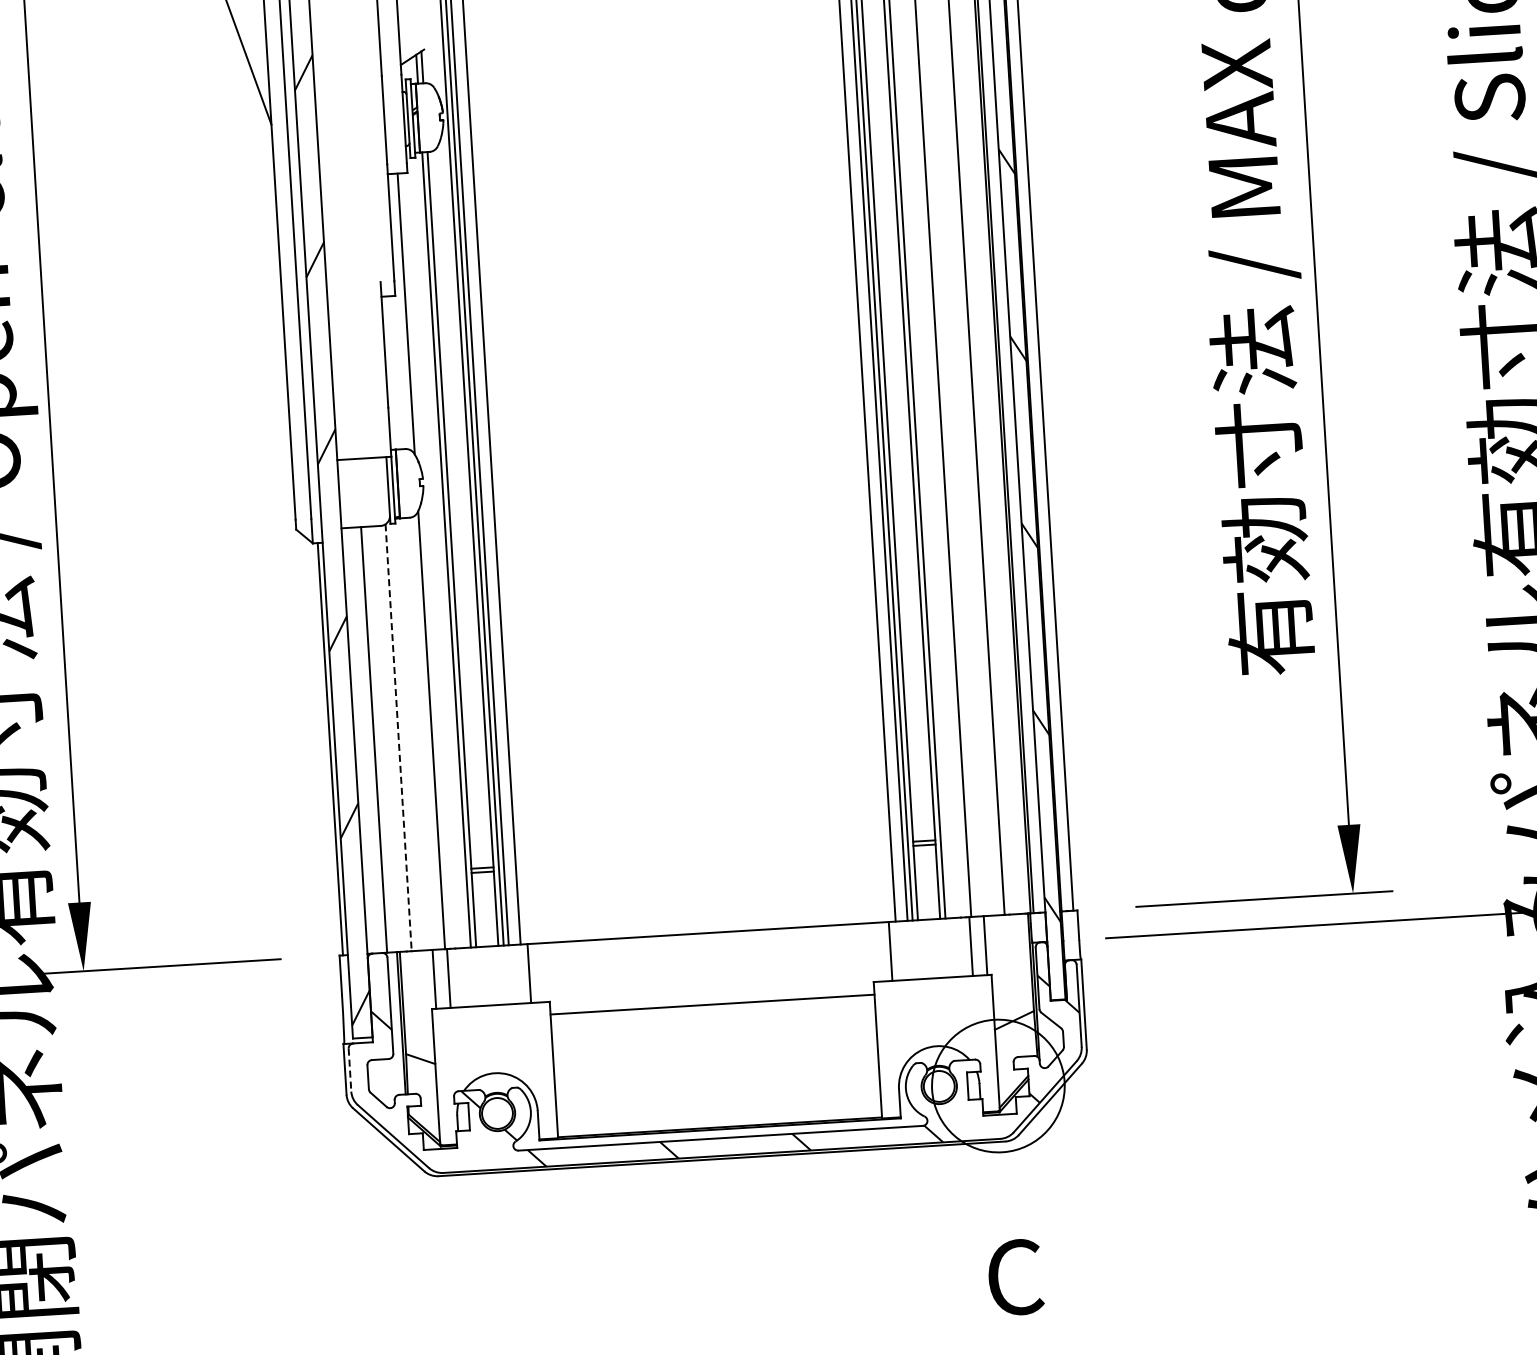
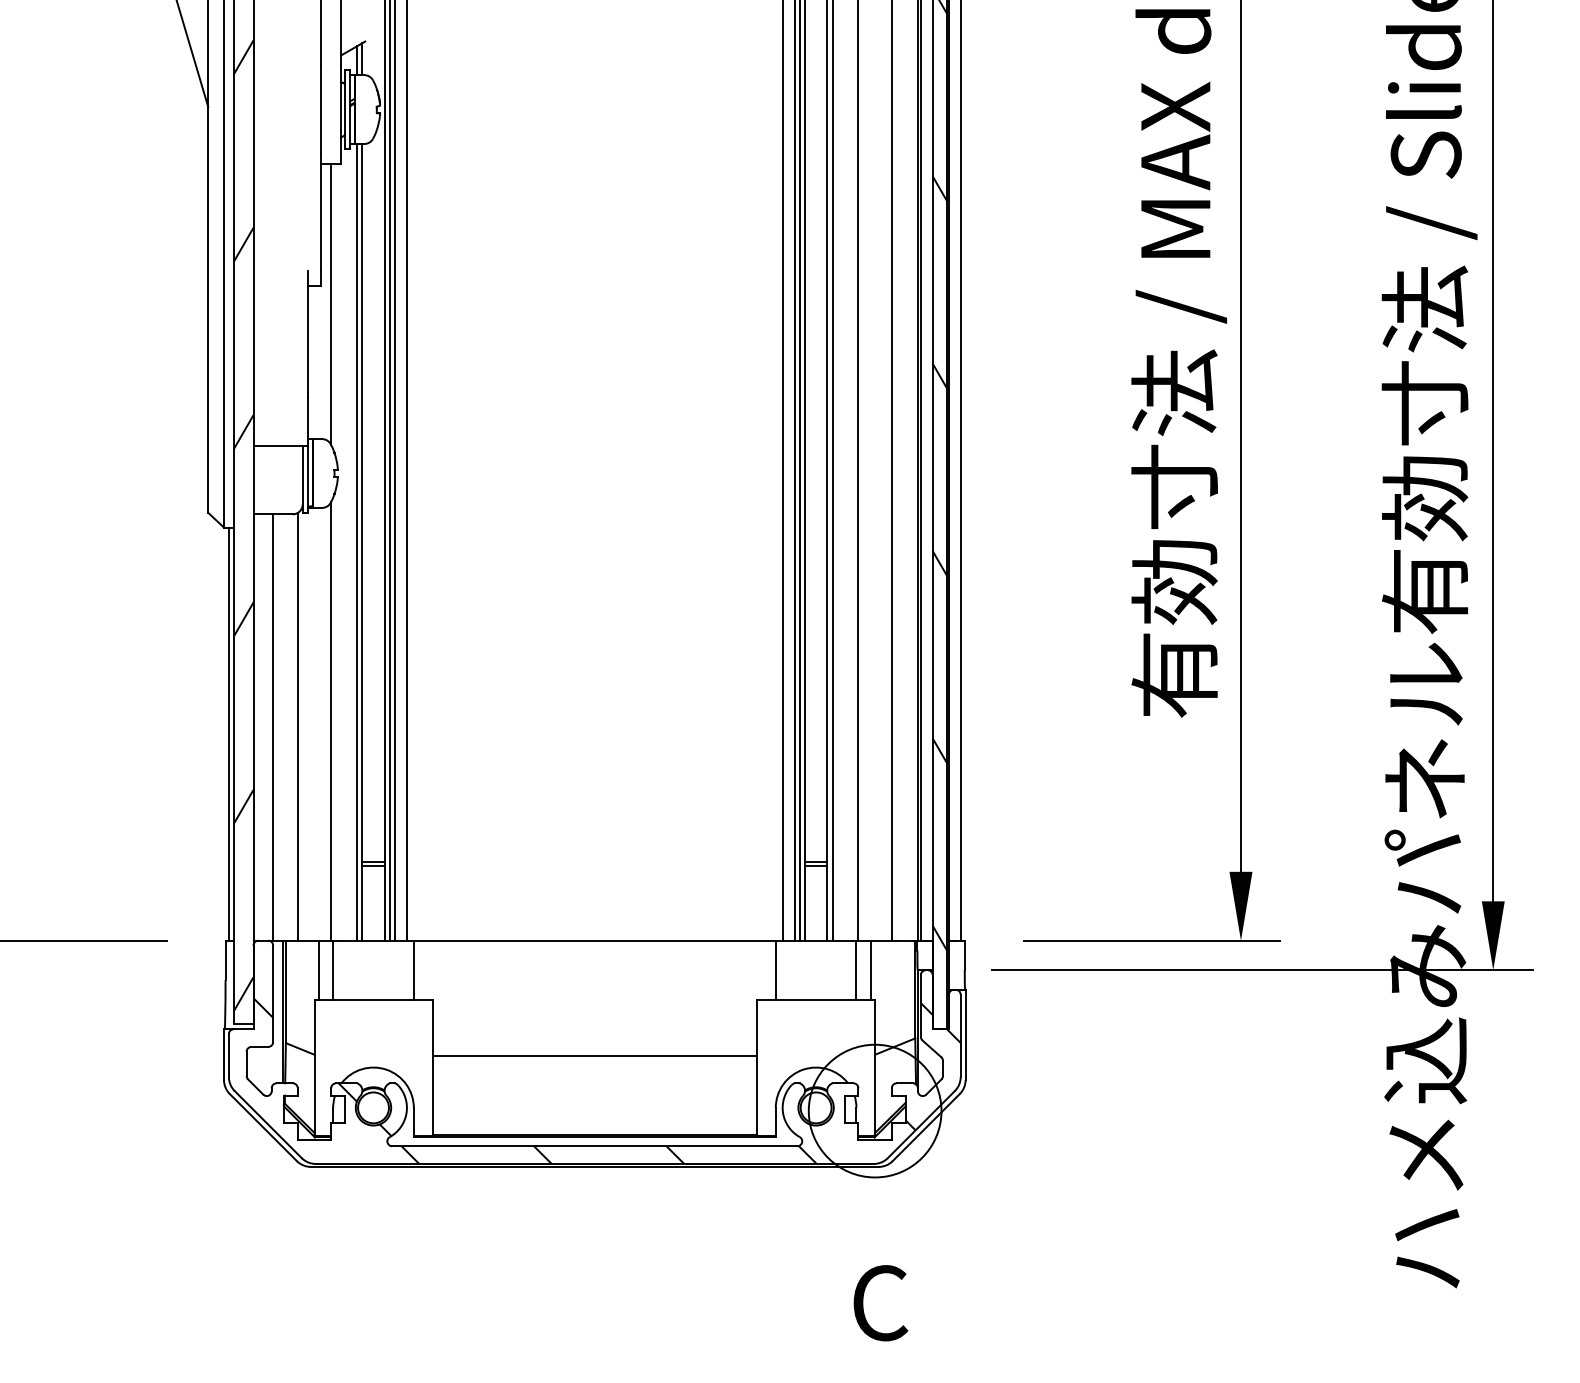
line: (398, 737) -> (297, 726), dashed -> solid
line: (712, 1004) -> (594, 1056), moved
line: (349, 1070) -> (228, 1055), dashed -> solid

